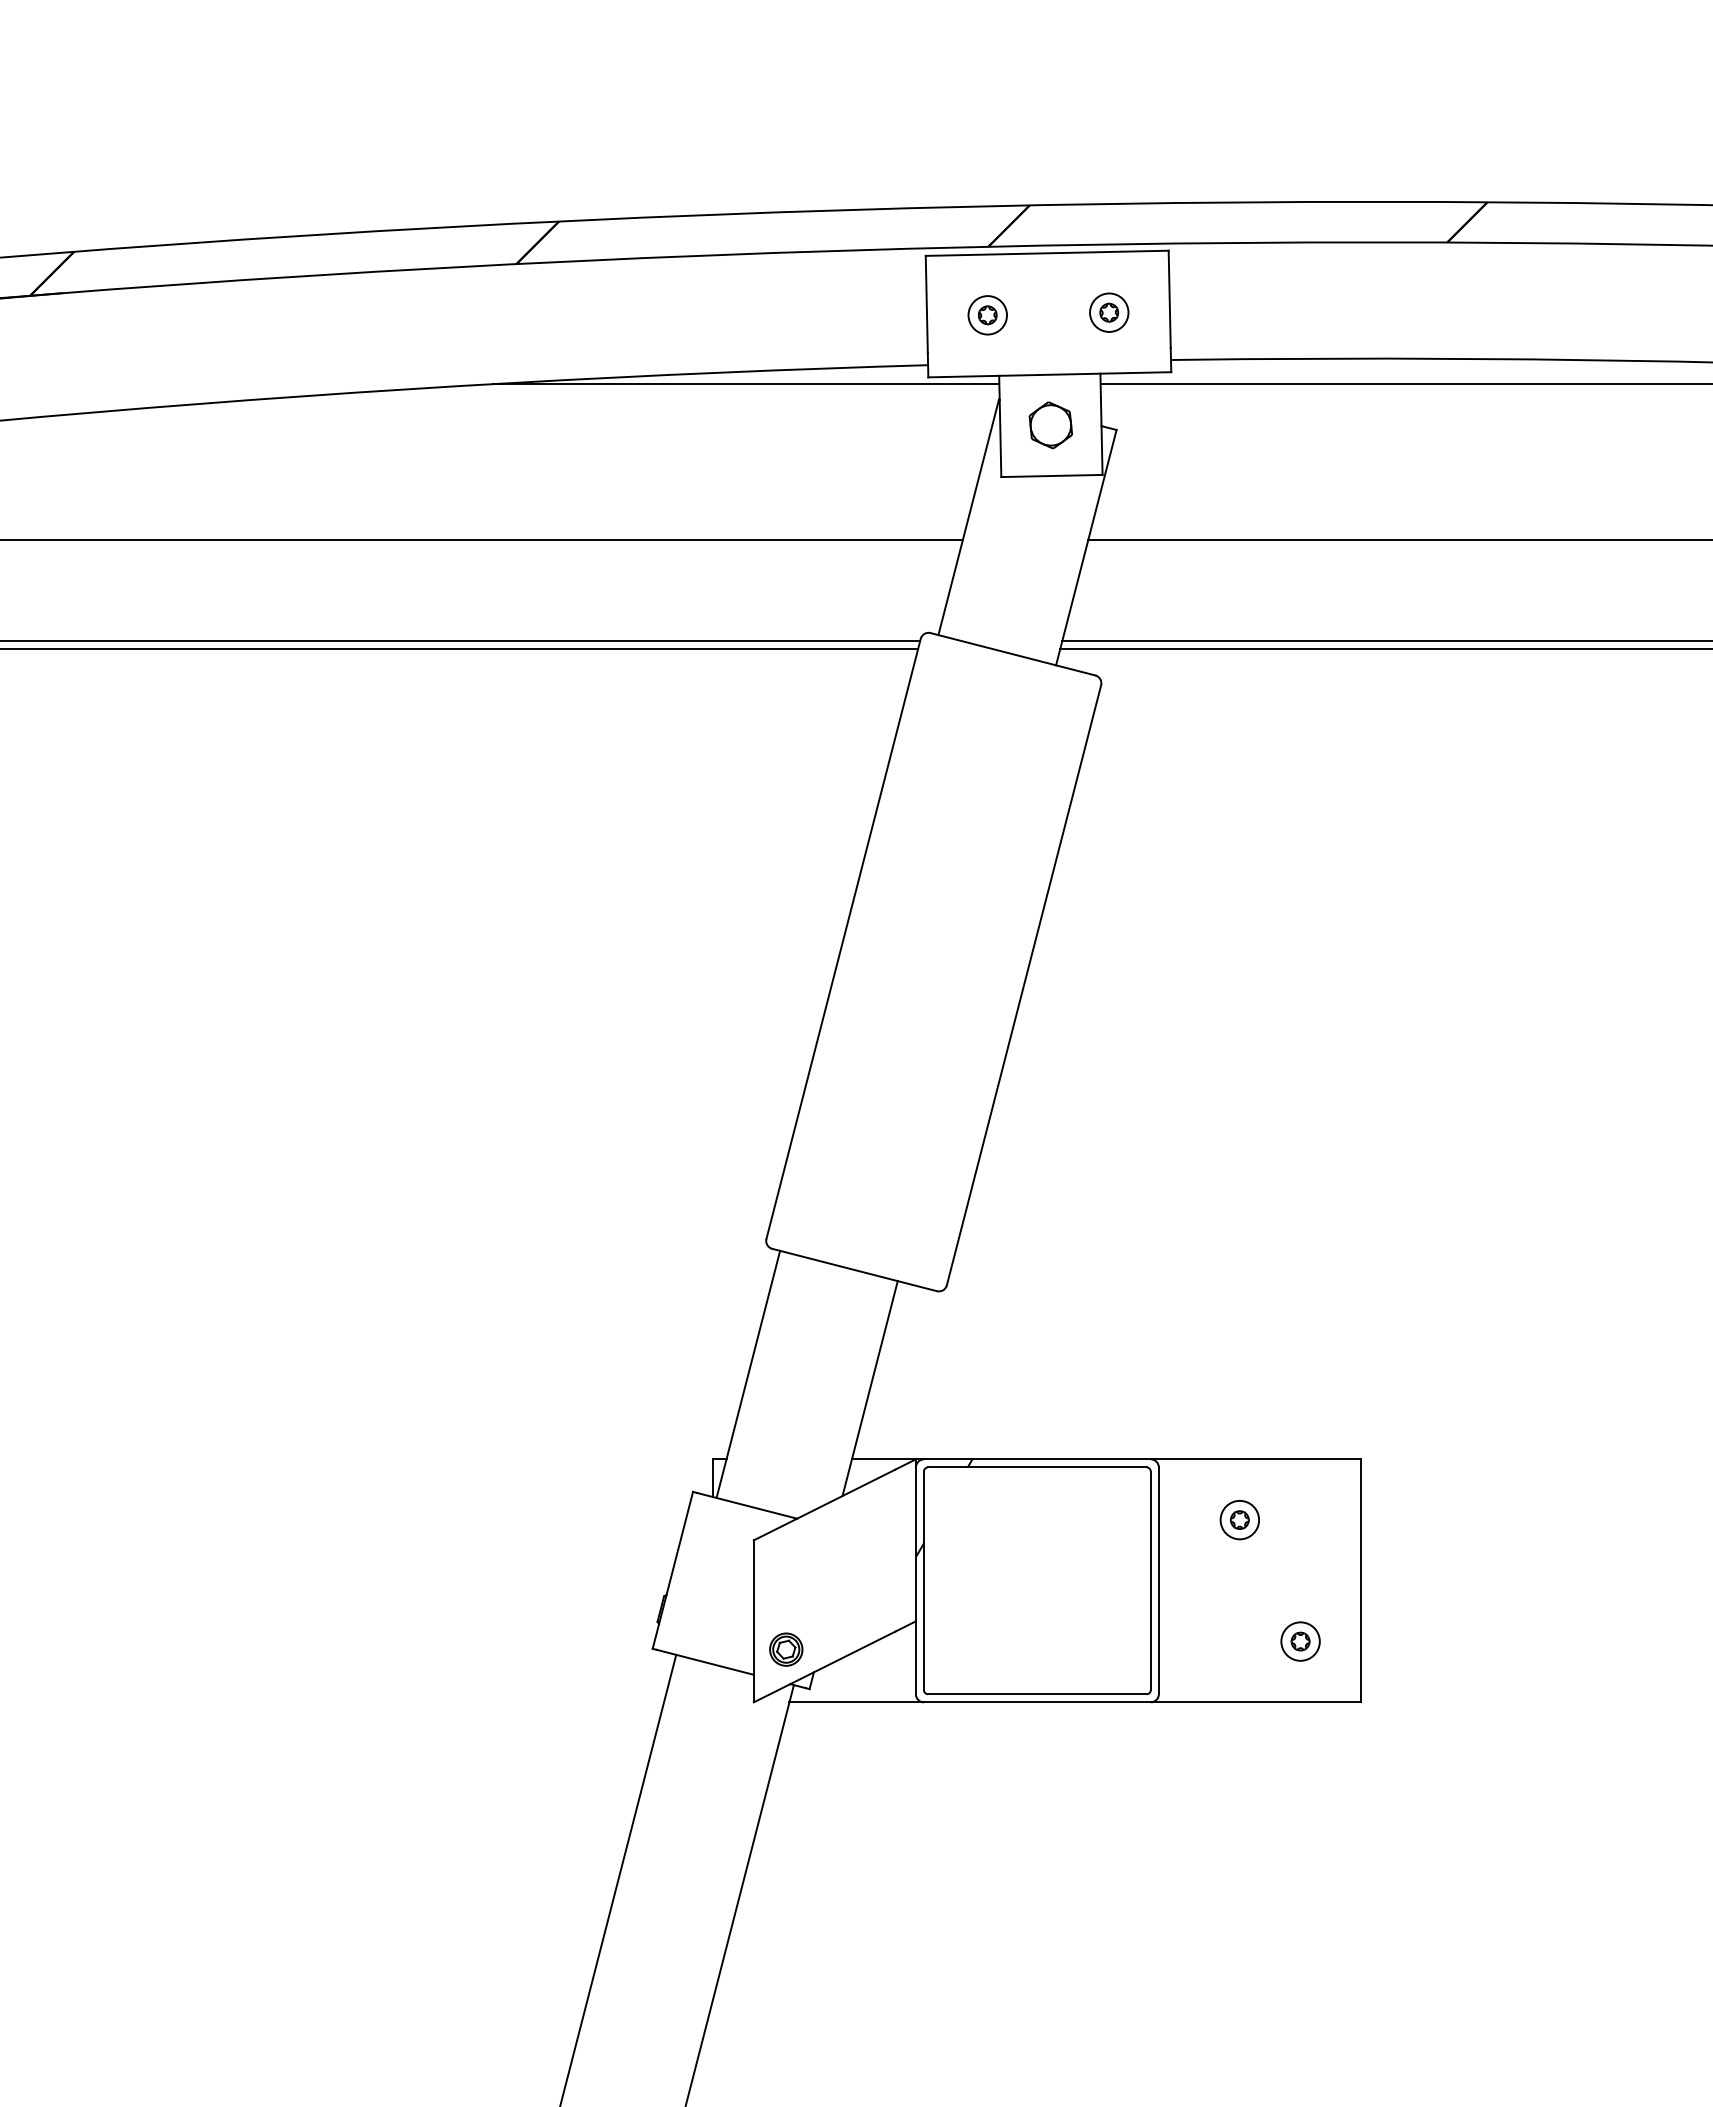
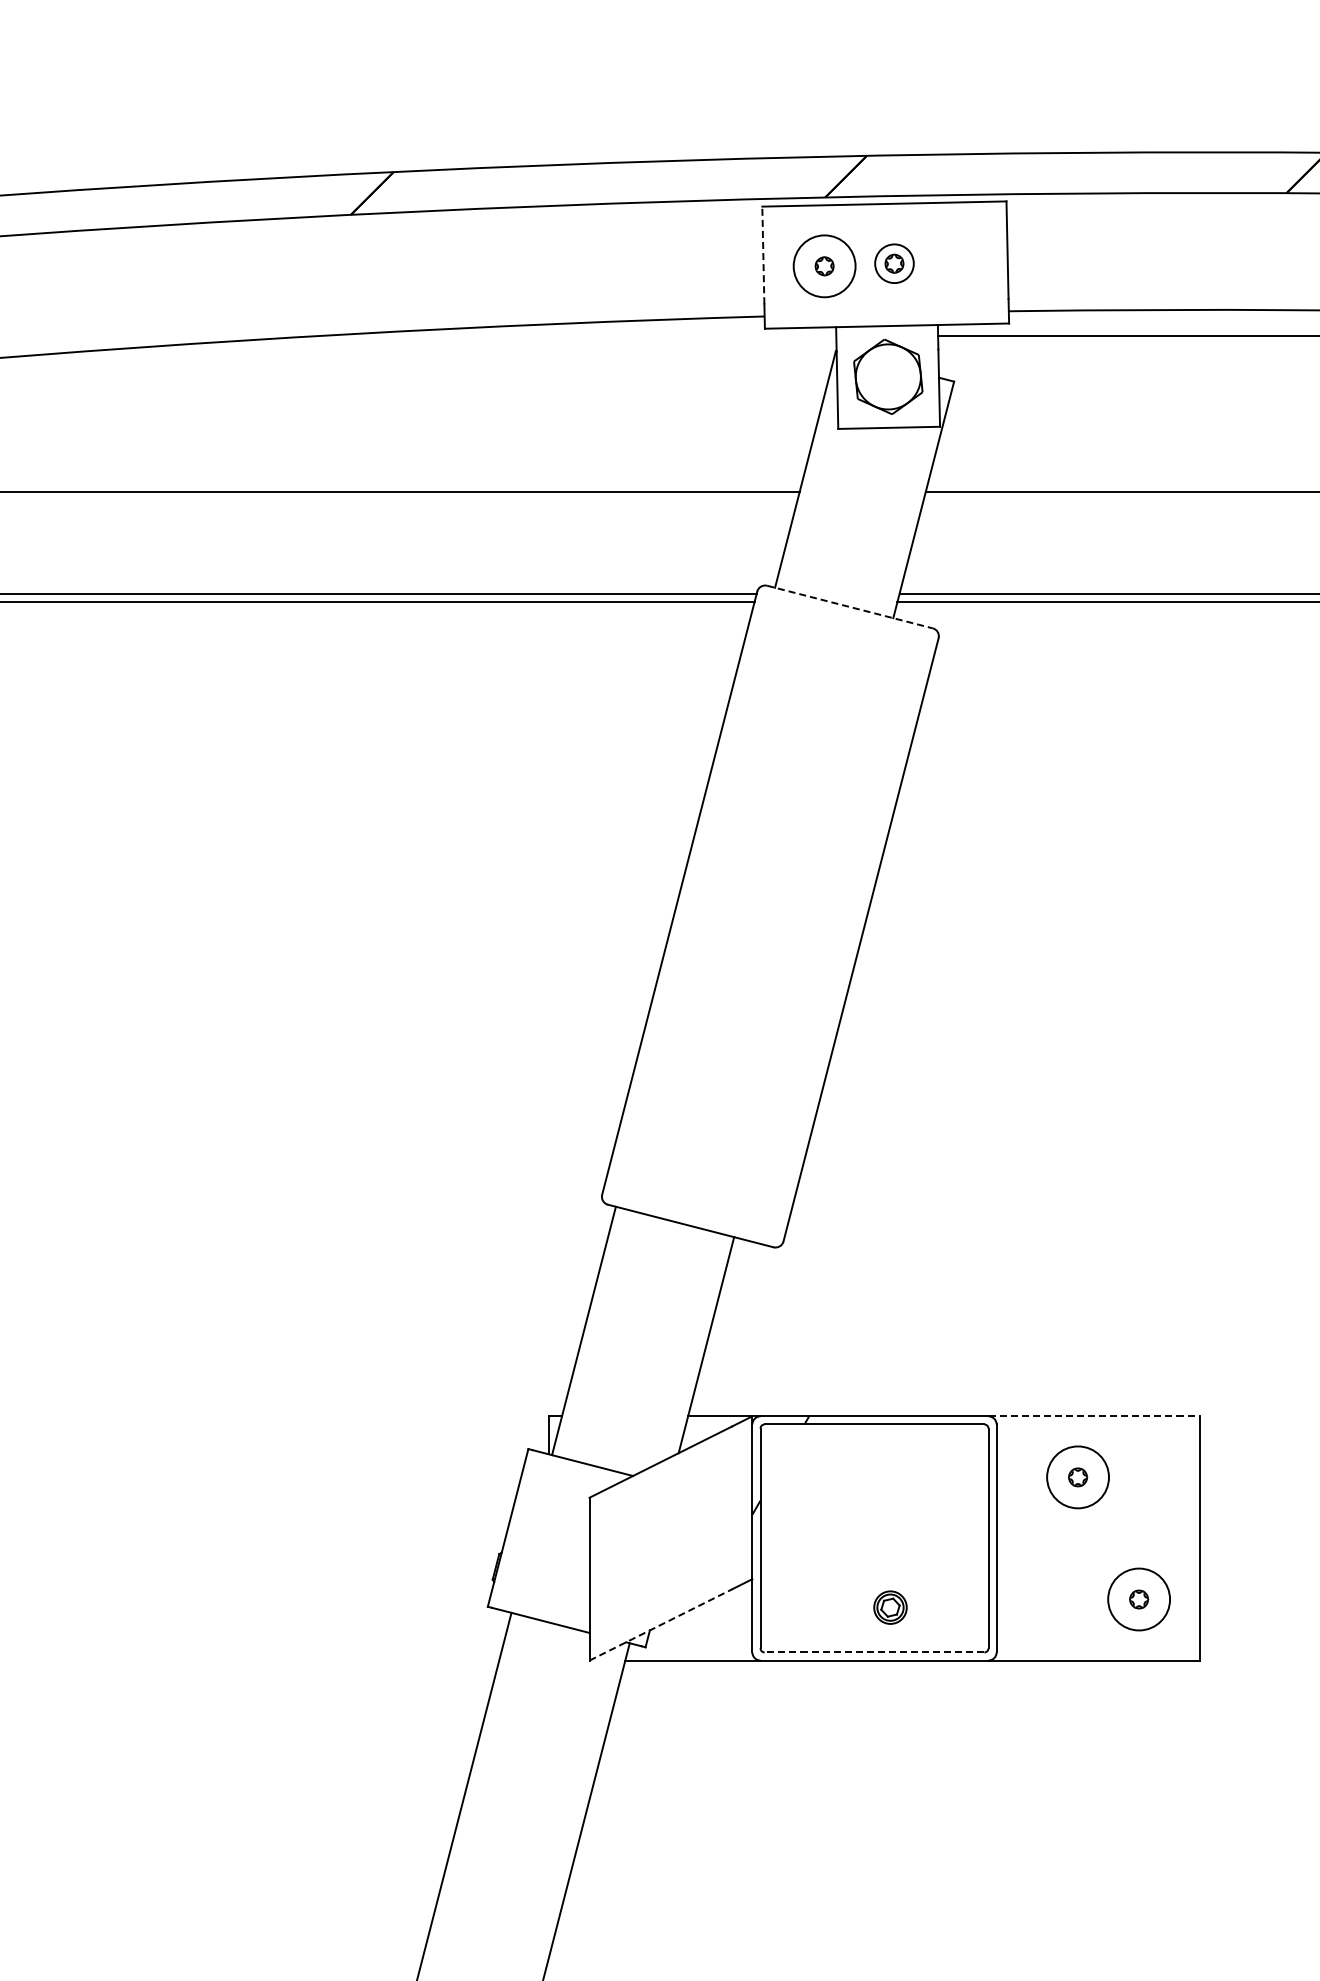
line: (926, 304) -> (763, 255), solid -> dashed
part: (1109, 312) -> (894, 263), moved
circle: (987, 315) -> (824, 266), size x1.6
line: (746, 384) -> (582, 335), removed
part: (1050, 425) -> (887, 377), size x1.6
line: (1013, 654) -> (850, 607), solid -> dashed
line: (1256, 1459) -> (1094, 1416), solid -> dashed
circle: (1239, 1519) -> (1077, 1476), size x1.6
circle: (1300, 1641) -> (1139, 1599), size x1.6
part: (786, 1649) -> (890, 1607), moved
line: (825, 1666) -> (661, 1624), solid -> dashed
line: (1036, 1694) -> (873, 1652), solid -> dashed

